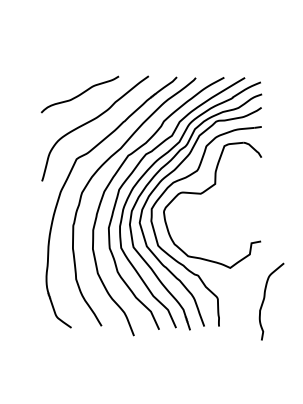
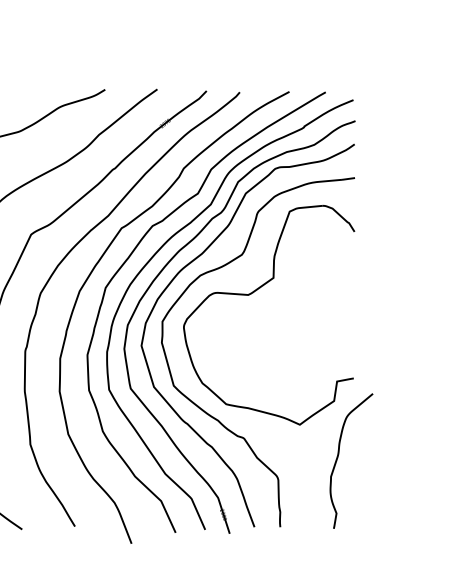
curve: (264, 301) -> (338, 460), moved

